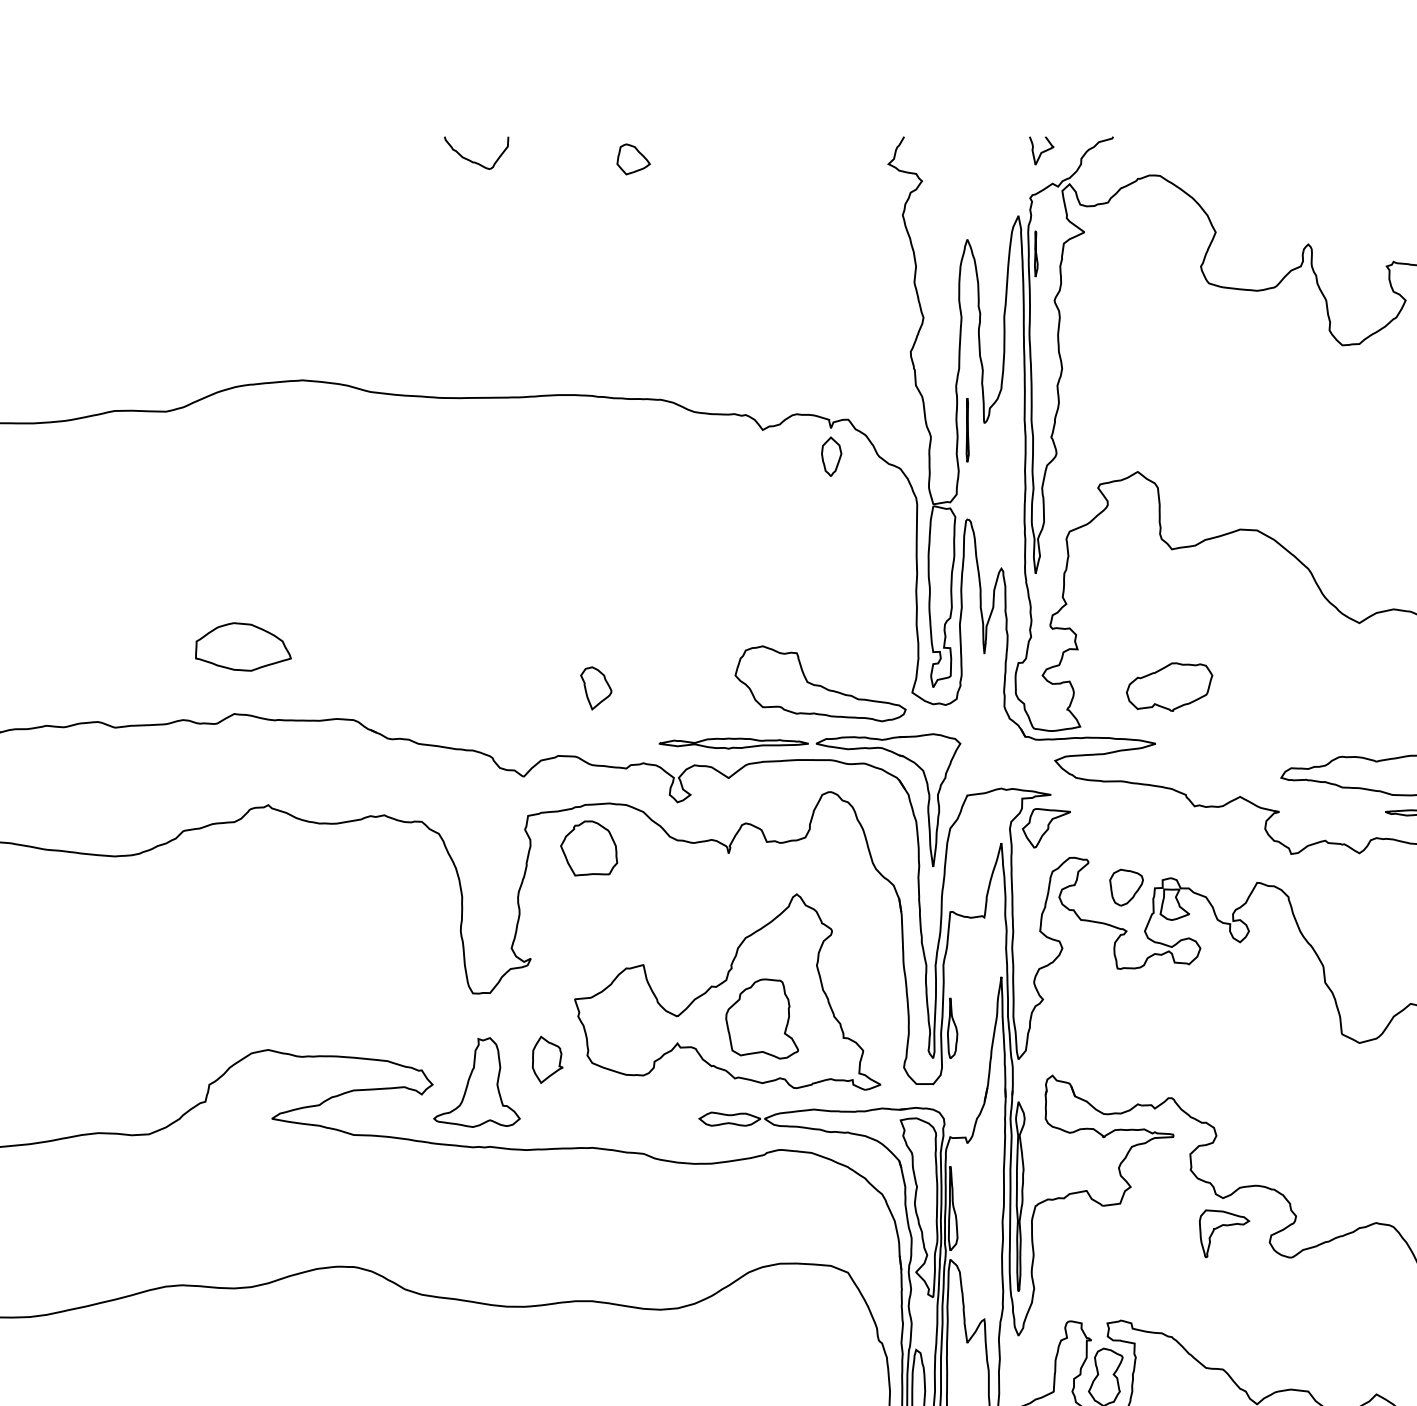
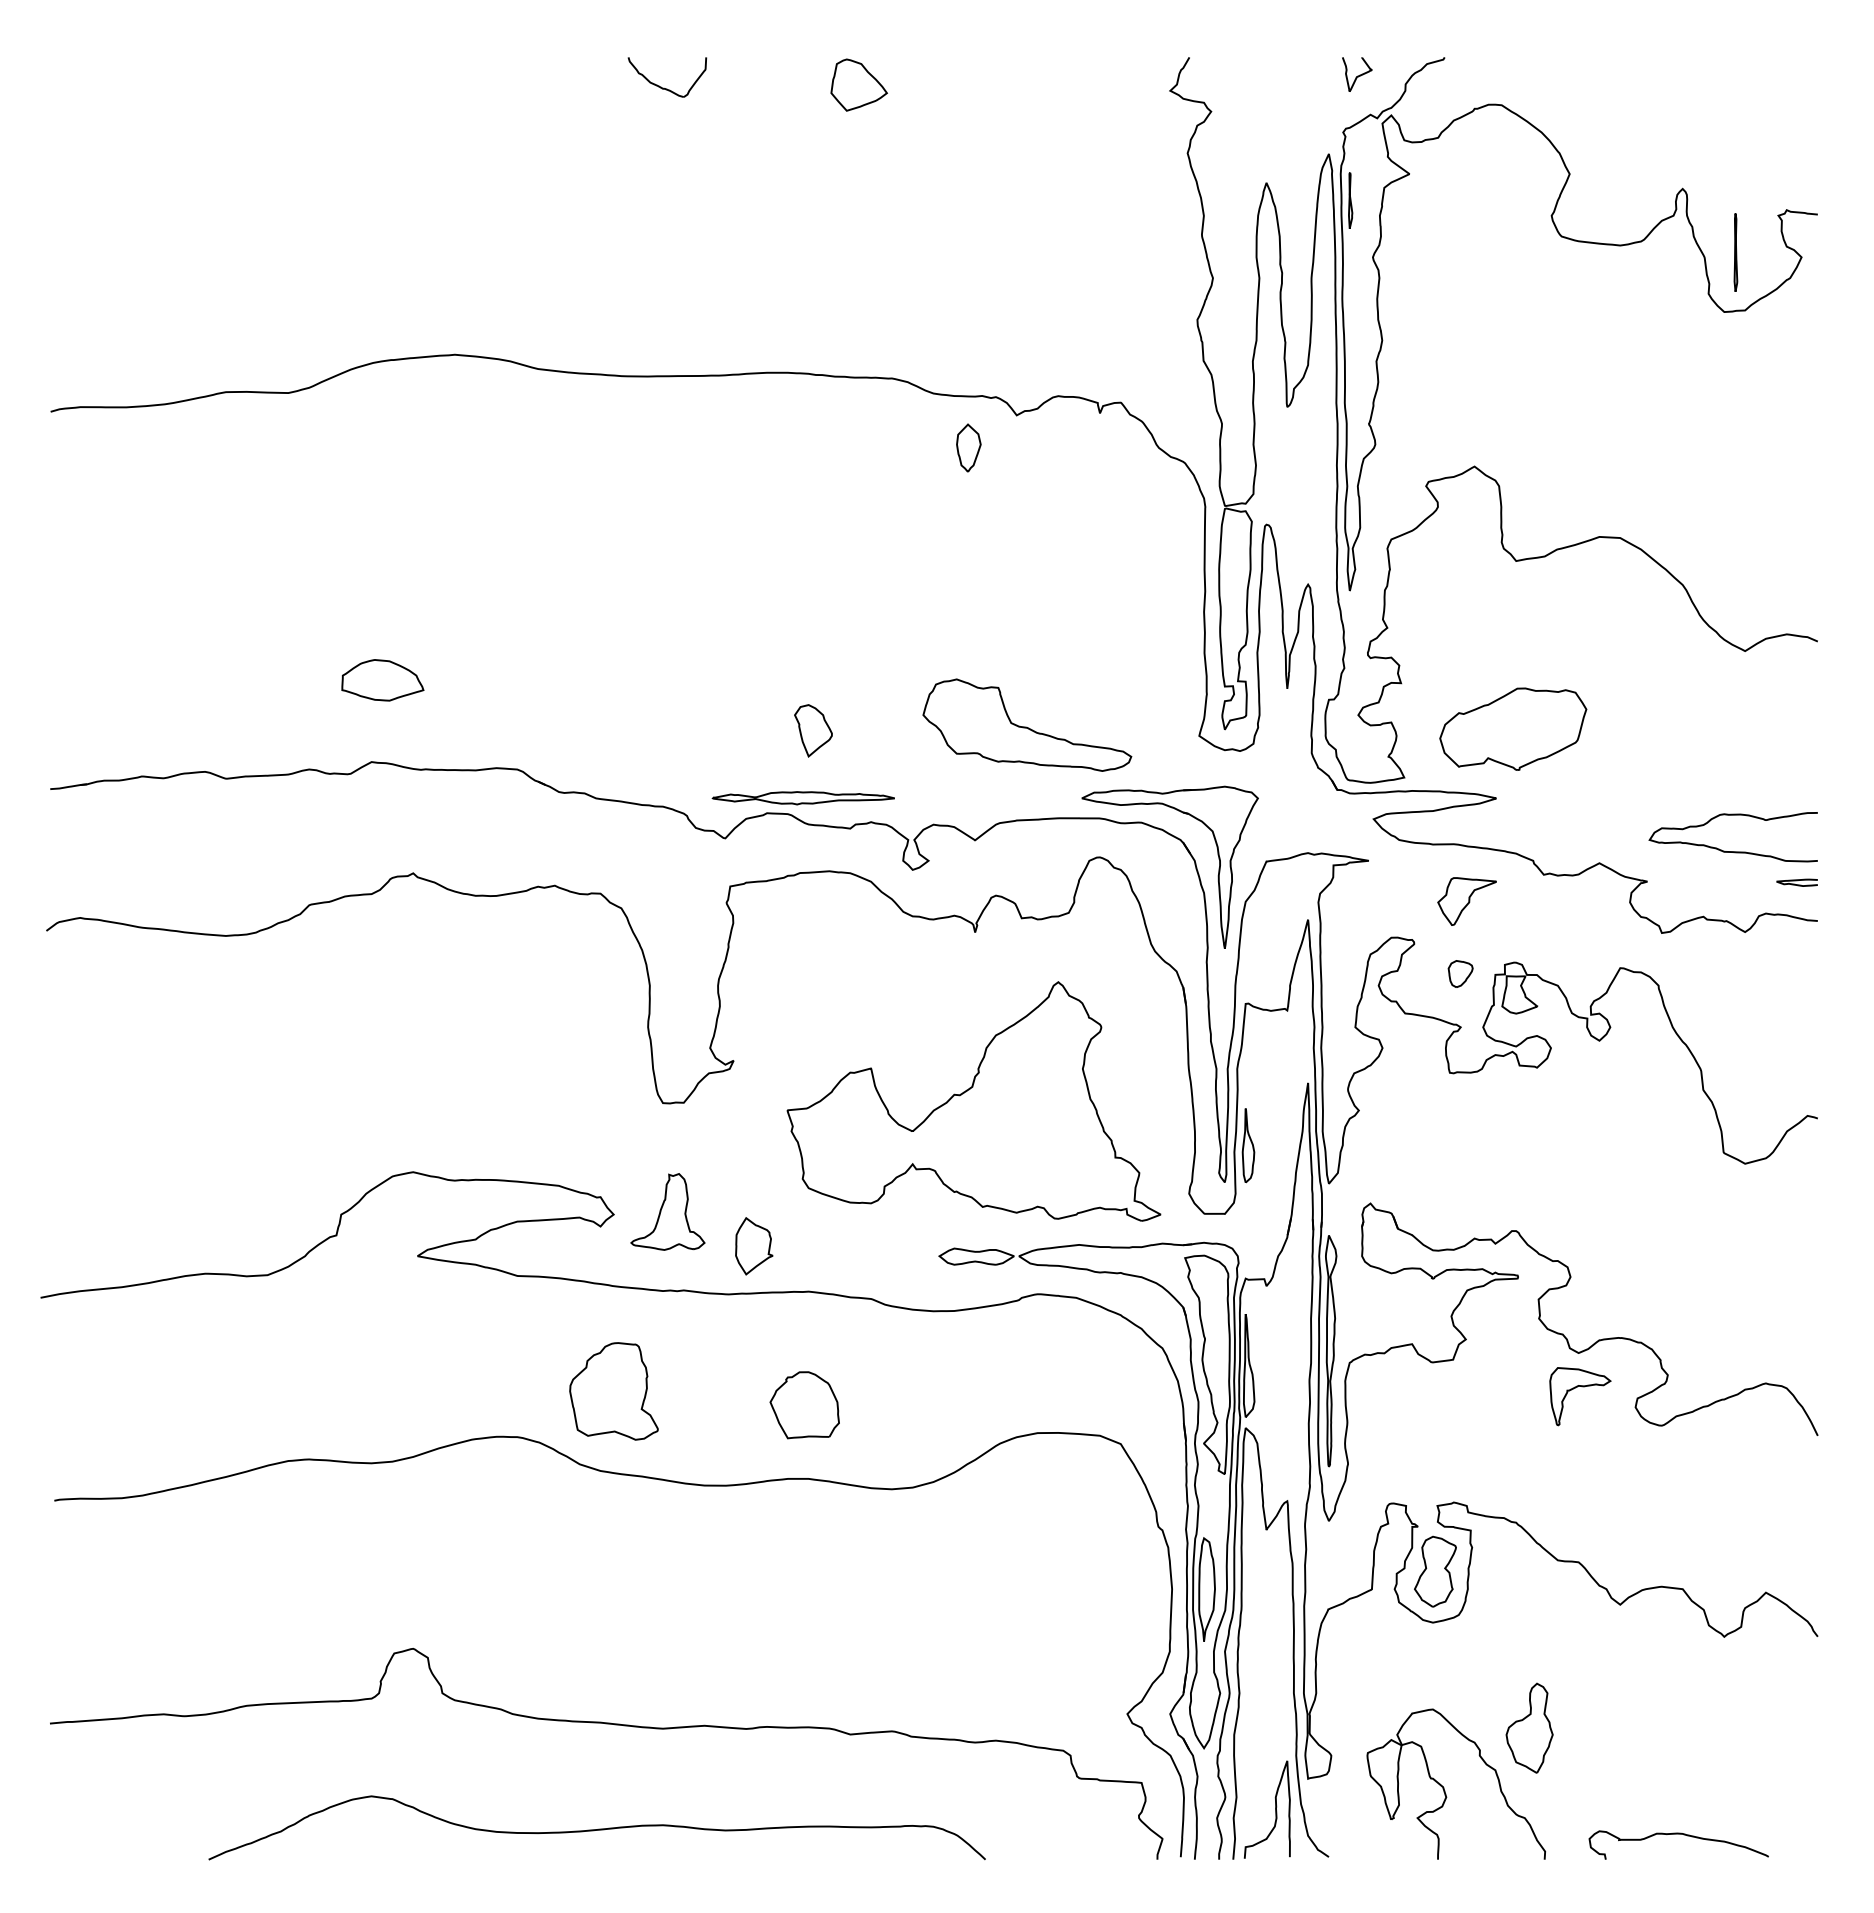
part: (633, 158) -> (858, 84), size x1.4
part: (967, 430) -> (1735, 252), moved
part: (831, 456) -> (968, 447), moved
part: (243, 647) -> (382, 680), size x0.7
part: (820, 683) -> (1027, 724), moved
part: (1169, 687) -> (1513, 729), size x1.4
part: (733, 743) -> (802, 798), moved
part: (1046, 828) -> (1466, 901), moved
part: (588, 848) -> (804, 1405), moved
part: (1126, 887) -> (1460, 973), size x0.6
part: (761, 1019) -> (613, 1391), moved
part: (547, 1060) -> (754, 1246), moved
part: (476, 1082) -> (667, 1211), size x0.7

